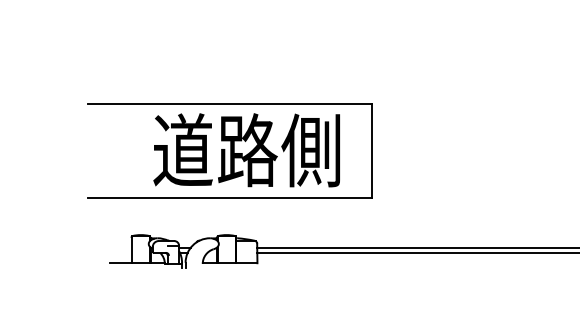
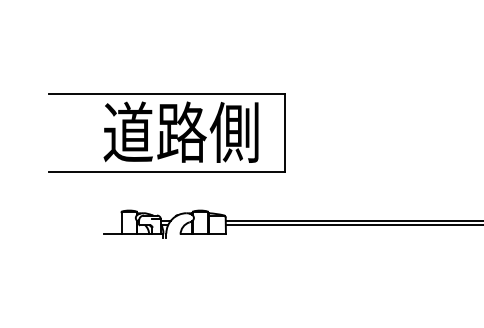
part: (229, 150) -> (166, 132), moved

